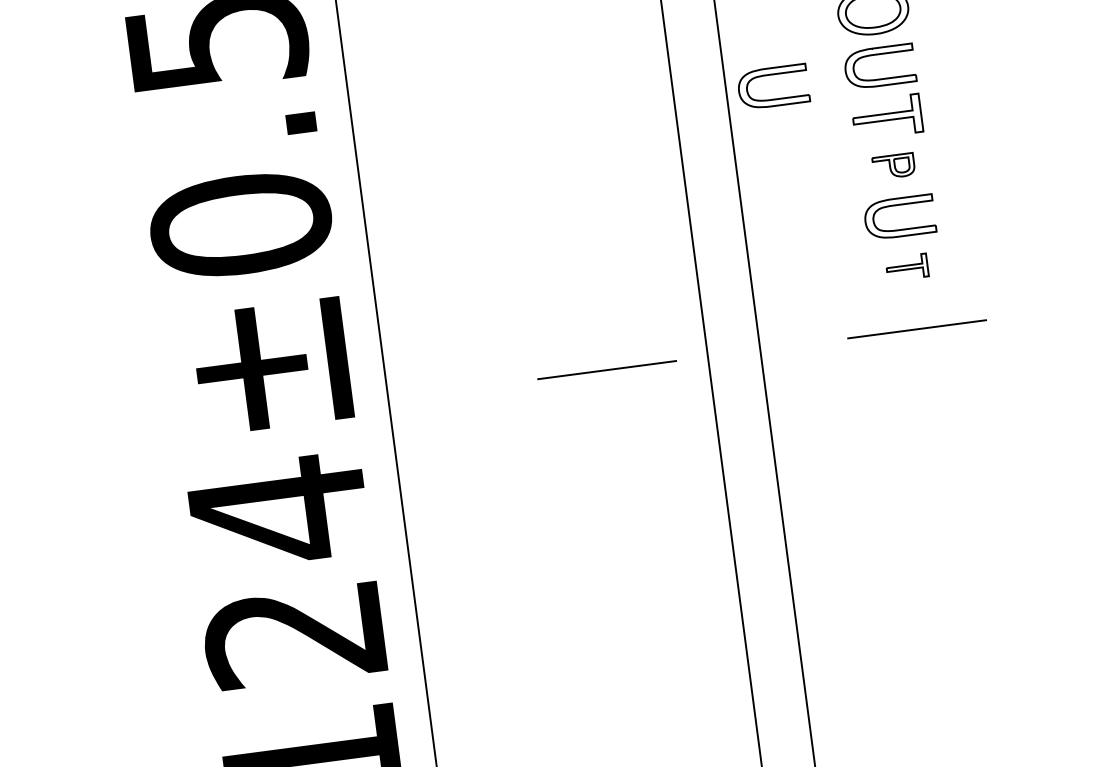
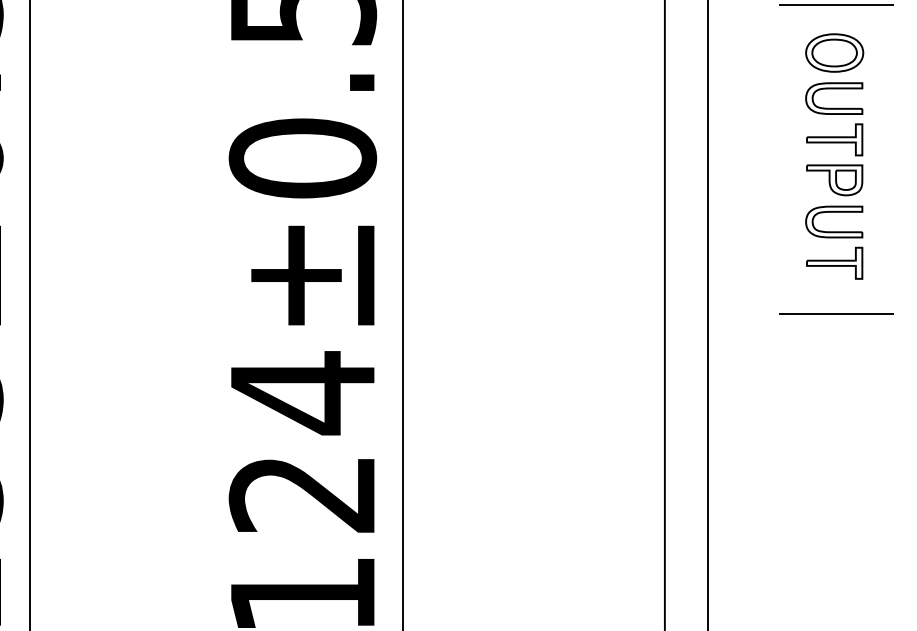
part: (772, 75) -> (746, 94), removed
part: (893, 166) -> (834, 180), size x1.67
part: (906, 266) -> (834, 262), size x1.67
line: (607, 369) -> (582, 313), removed

